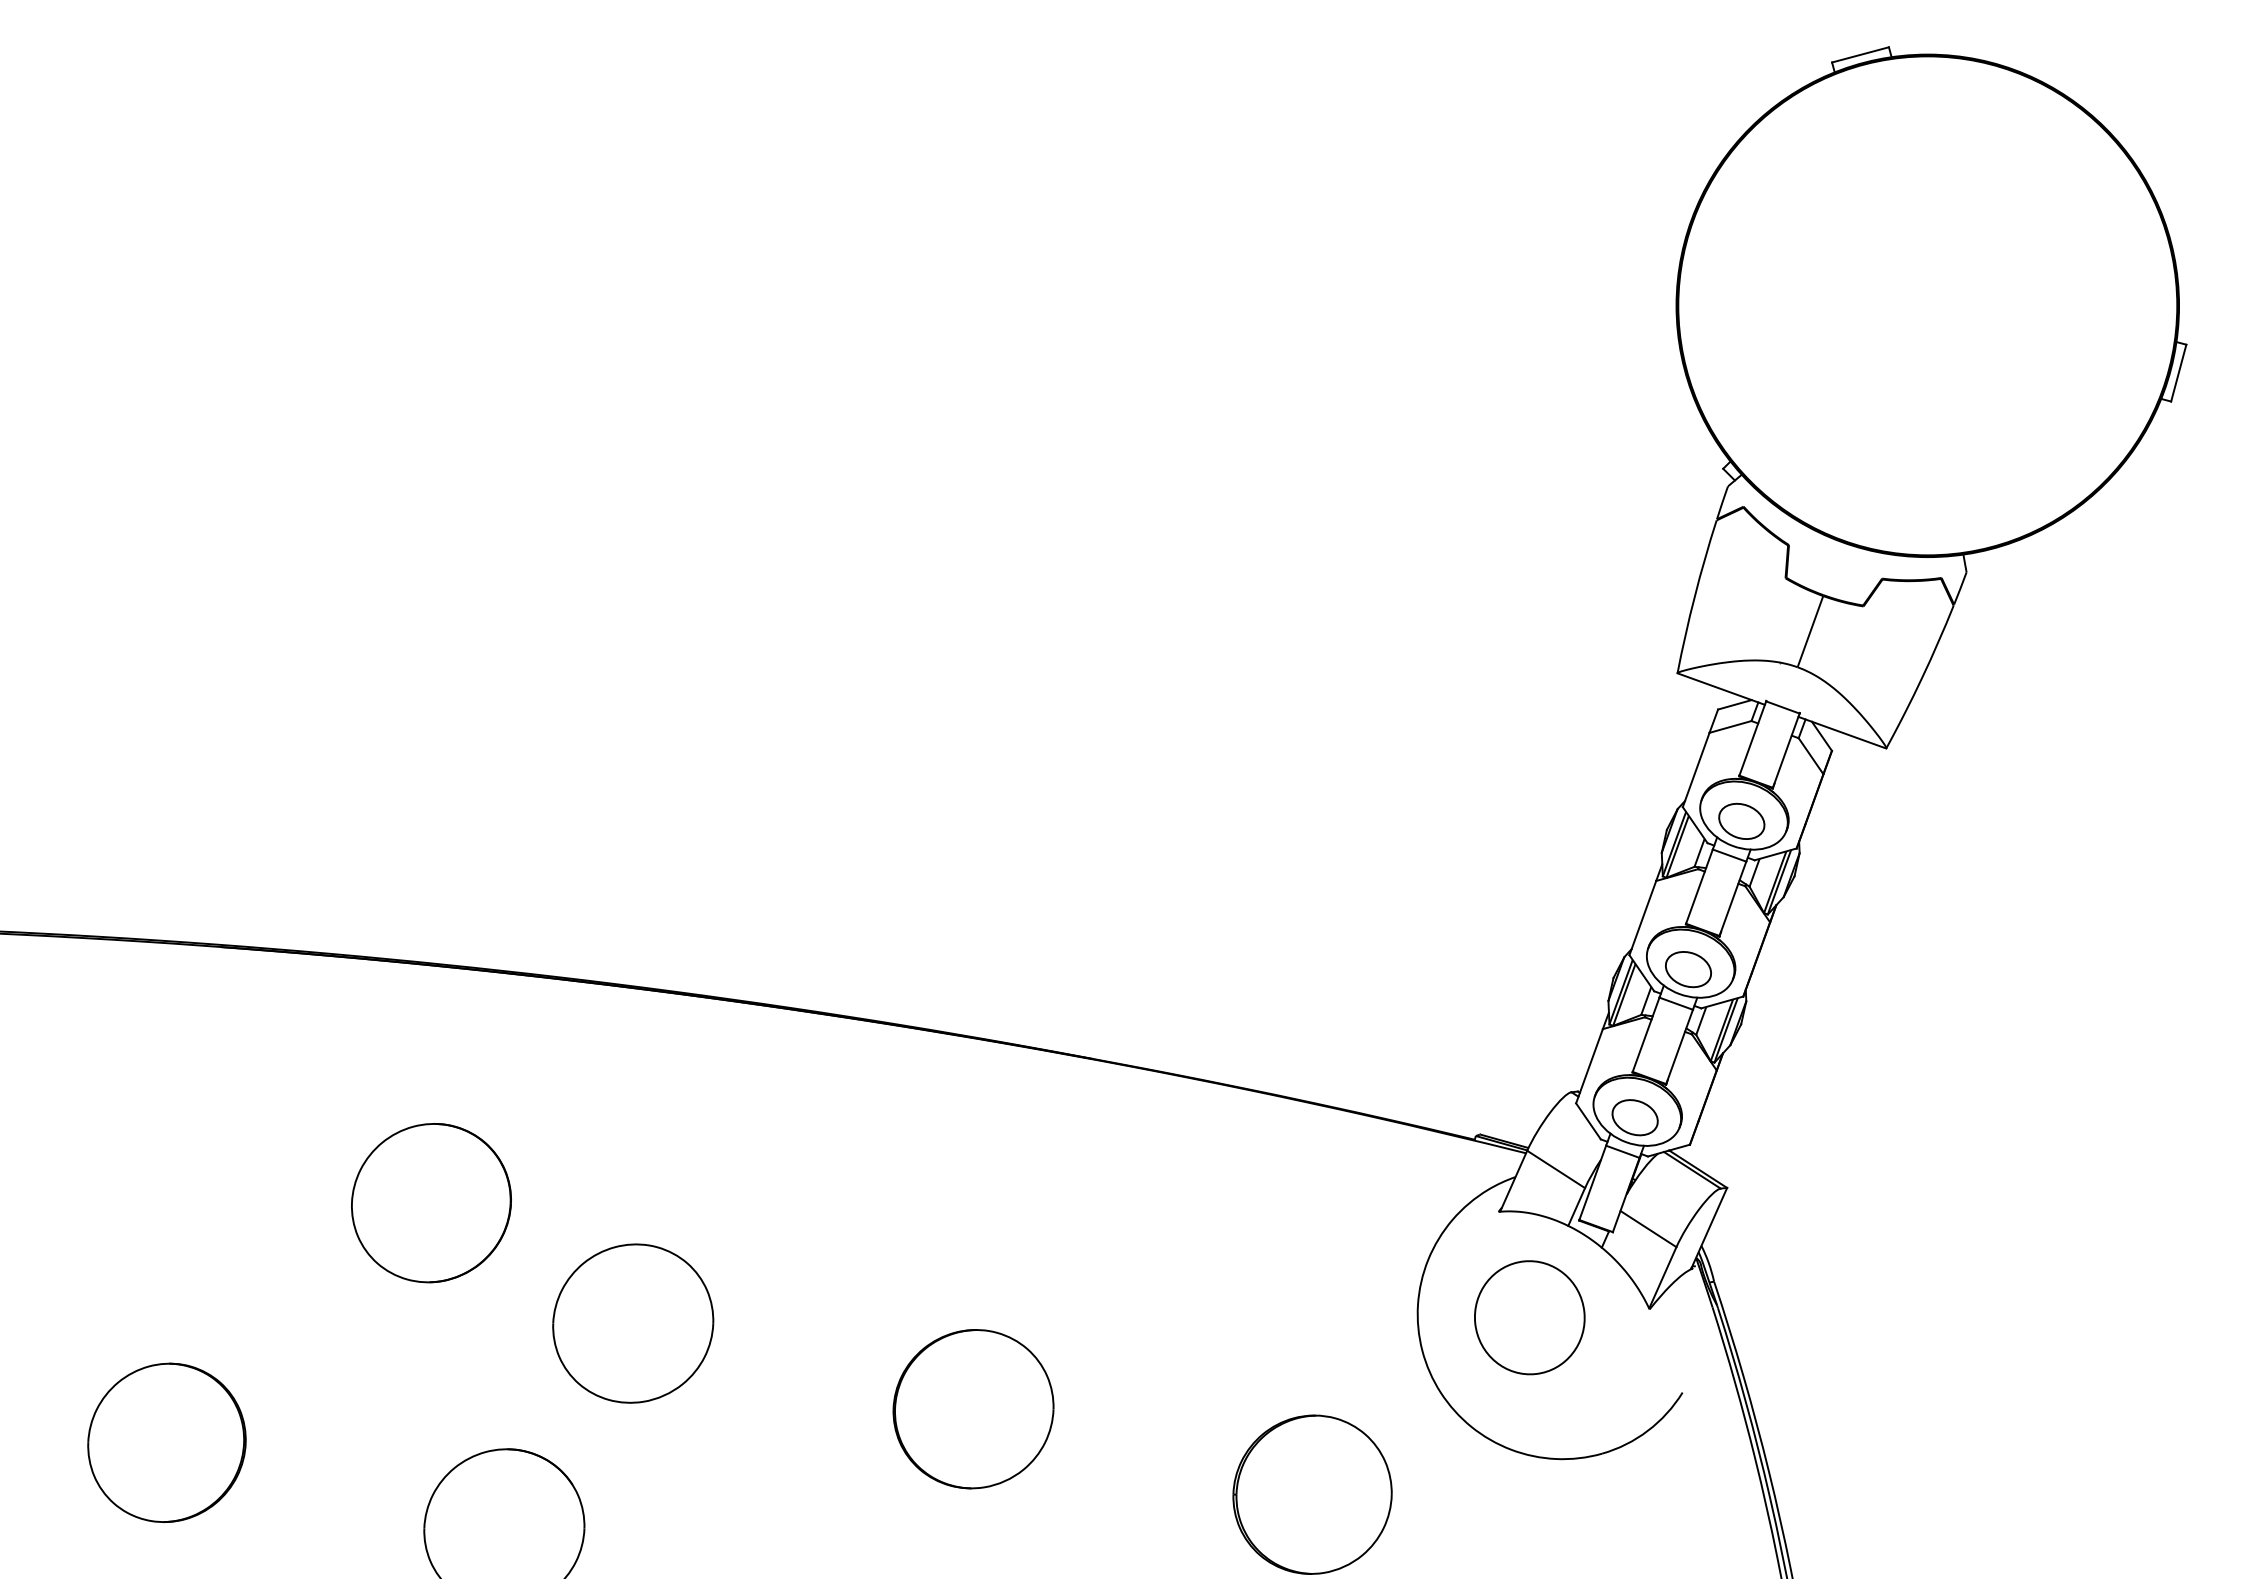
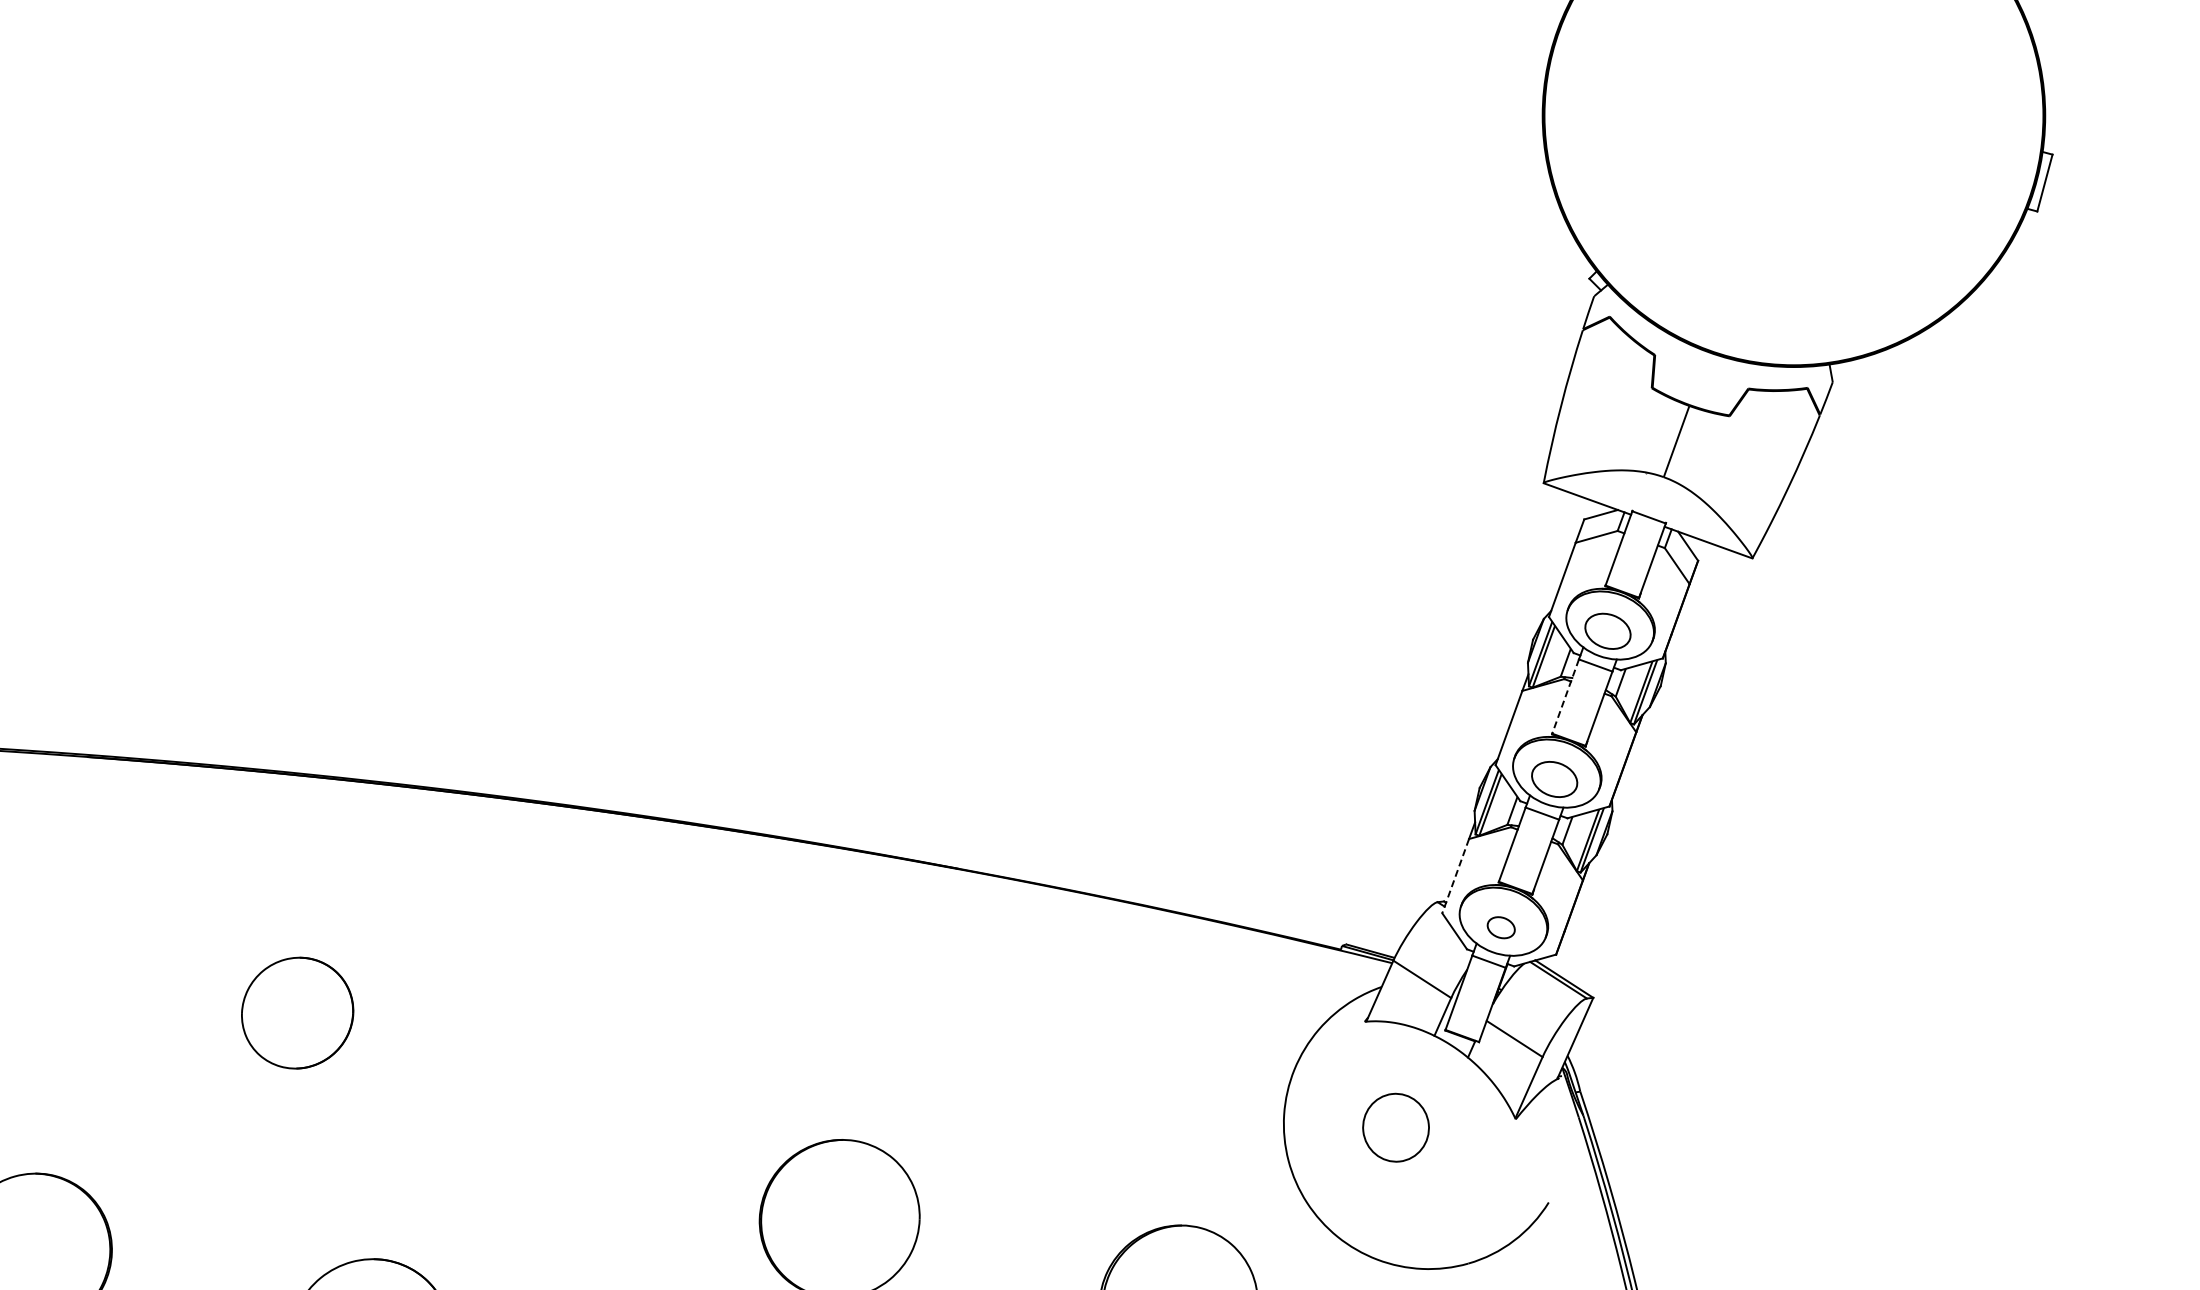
line: (1699, 887) -> (1565, 697), solid -> dashed
line: (1589, 1066) -> (1455, 876), solid -> dashed
part: (1634, 1117) -> (1500, 927), size x0.6
part: (431, 1203) -> (297, 1013), size x0.7
part: (1529, 1317) -> (1395, 1127), size x0.6
part: (633, 1323) -> (499, 1133), removed

